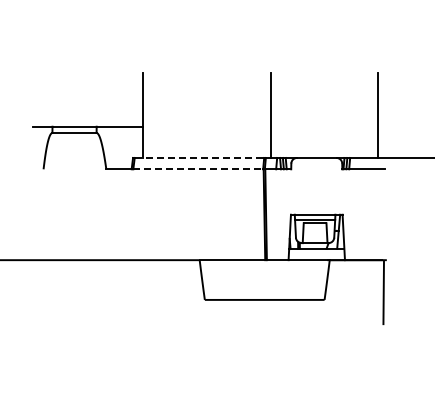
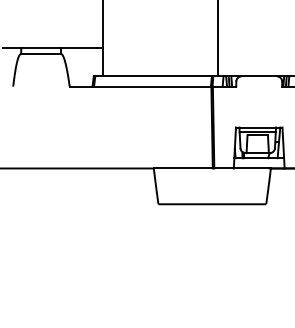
line: (199, 157) -> (153, 76), dashed -> solid
line: (198, 169) -> (152, 86), dashed -> solid

